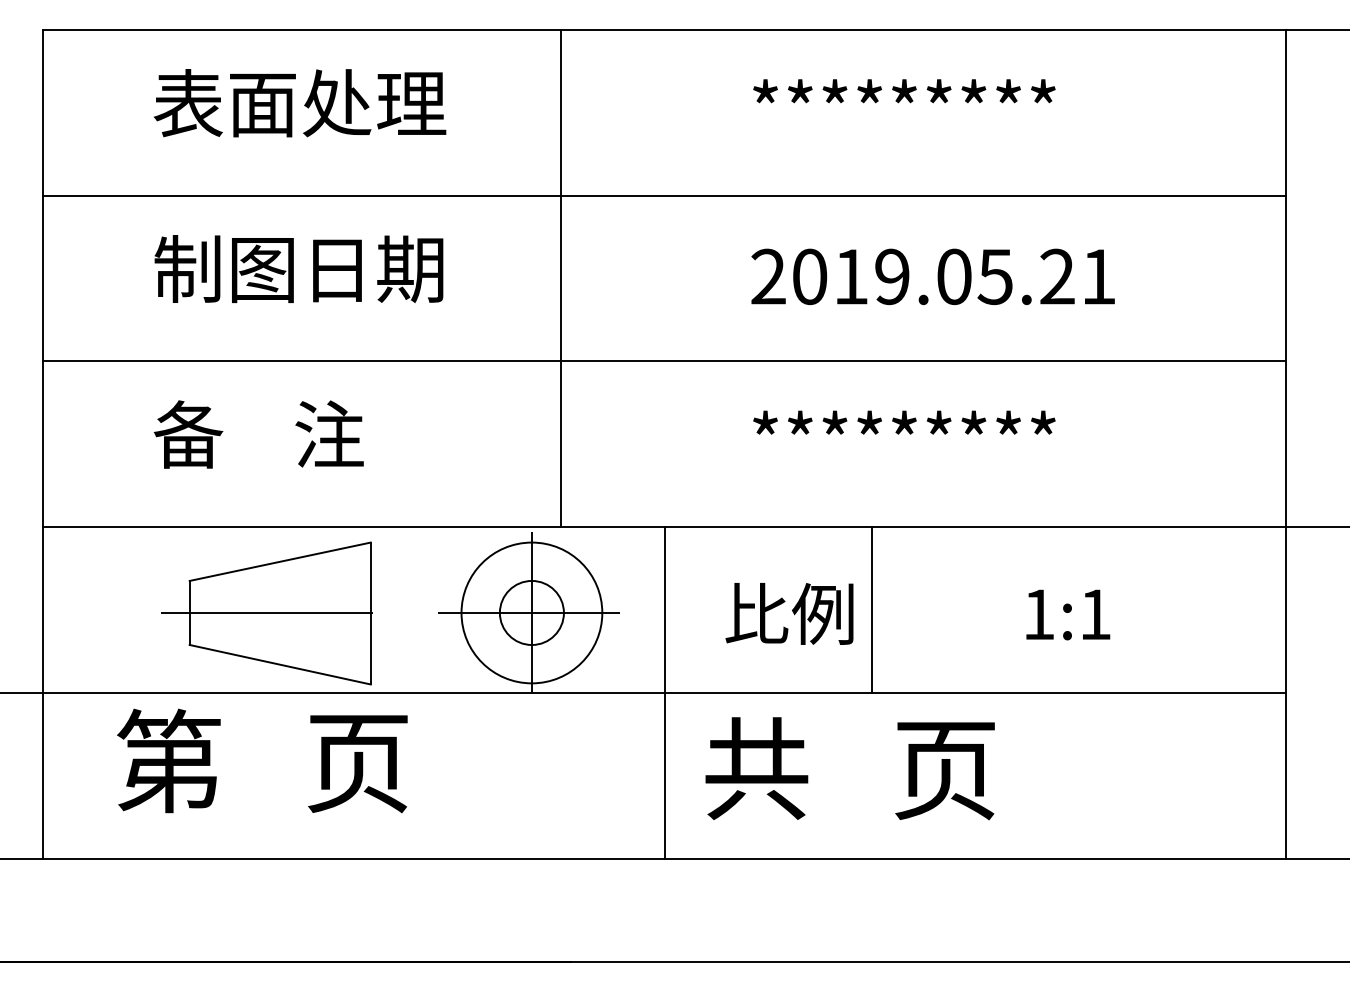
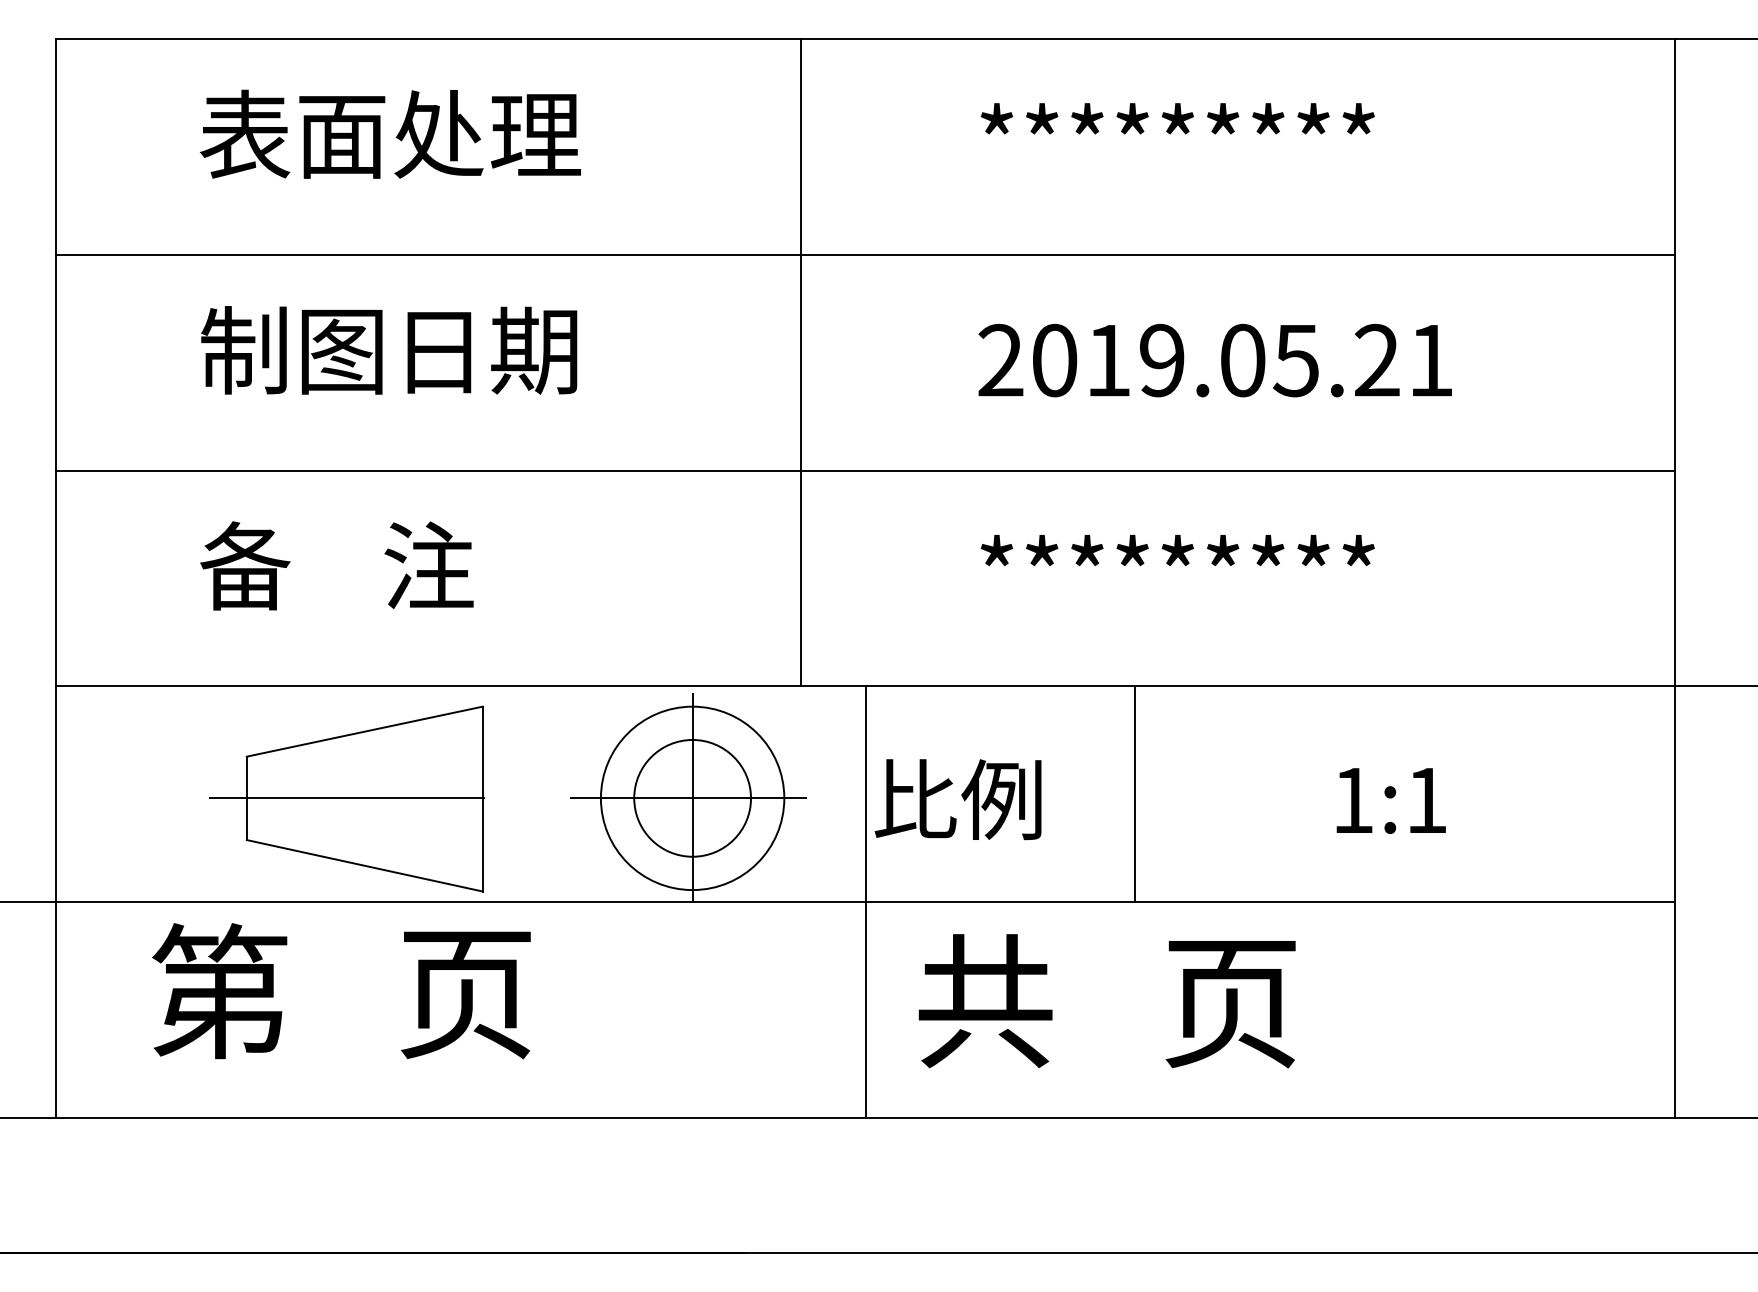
line: (560, 278) -> (800, 362), moved
circle: (531, 613) -> (692, 798), size x1.4
text: (789, 613) -> (957, 799), moved

